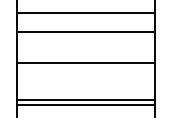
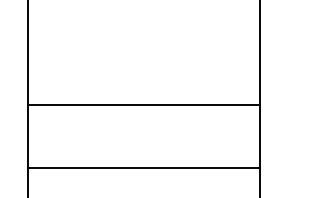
line: (85, 13) -> (143, 22), removed
line: (85, 31) -> (143, 52), removed
line: (85, 105) -> (143, 176), removed

